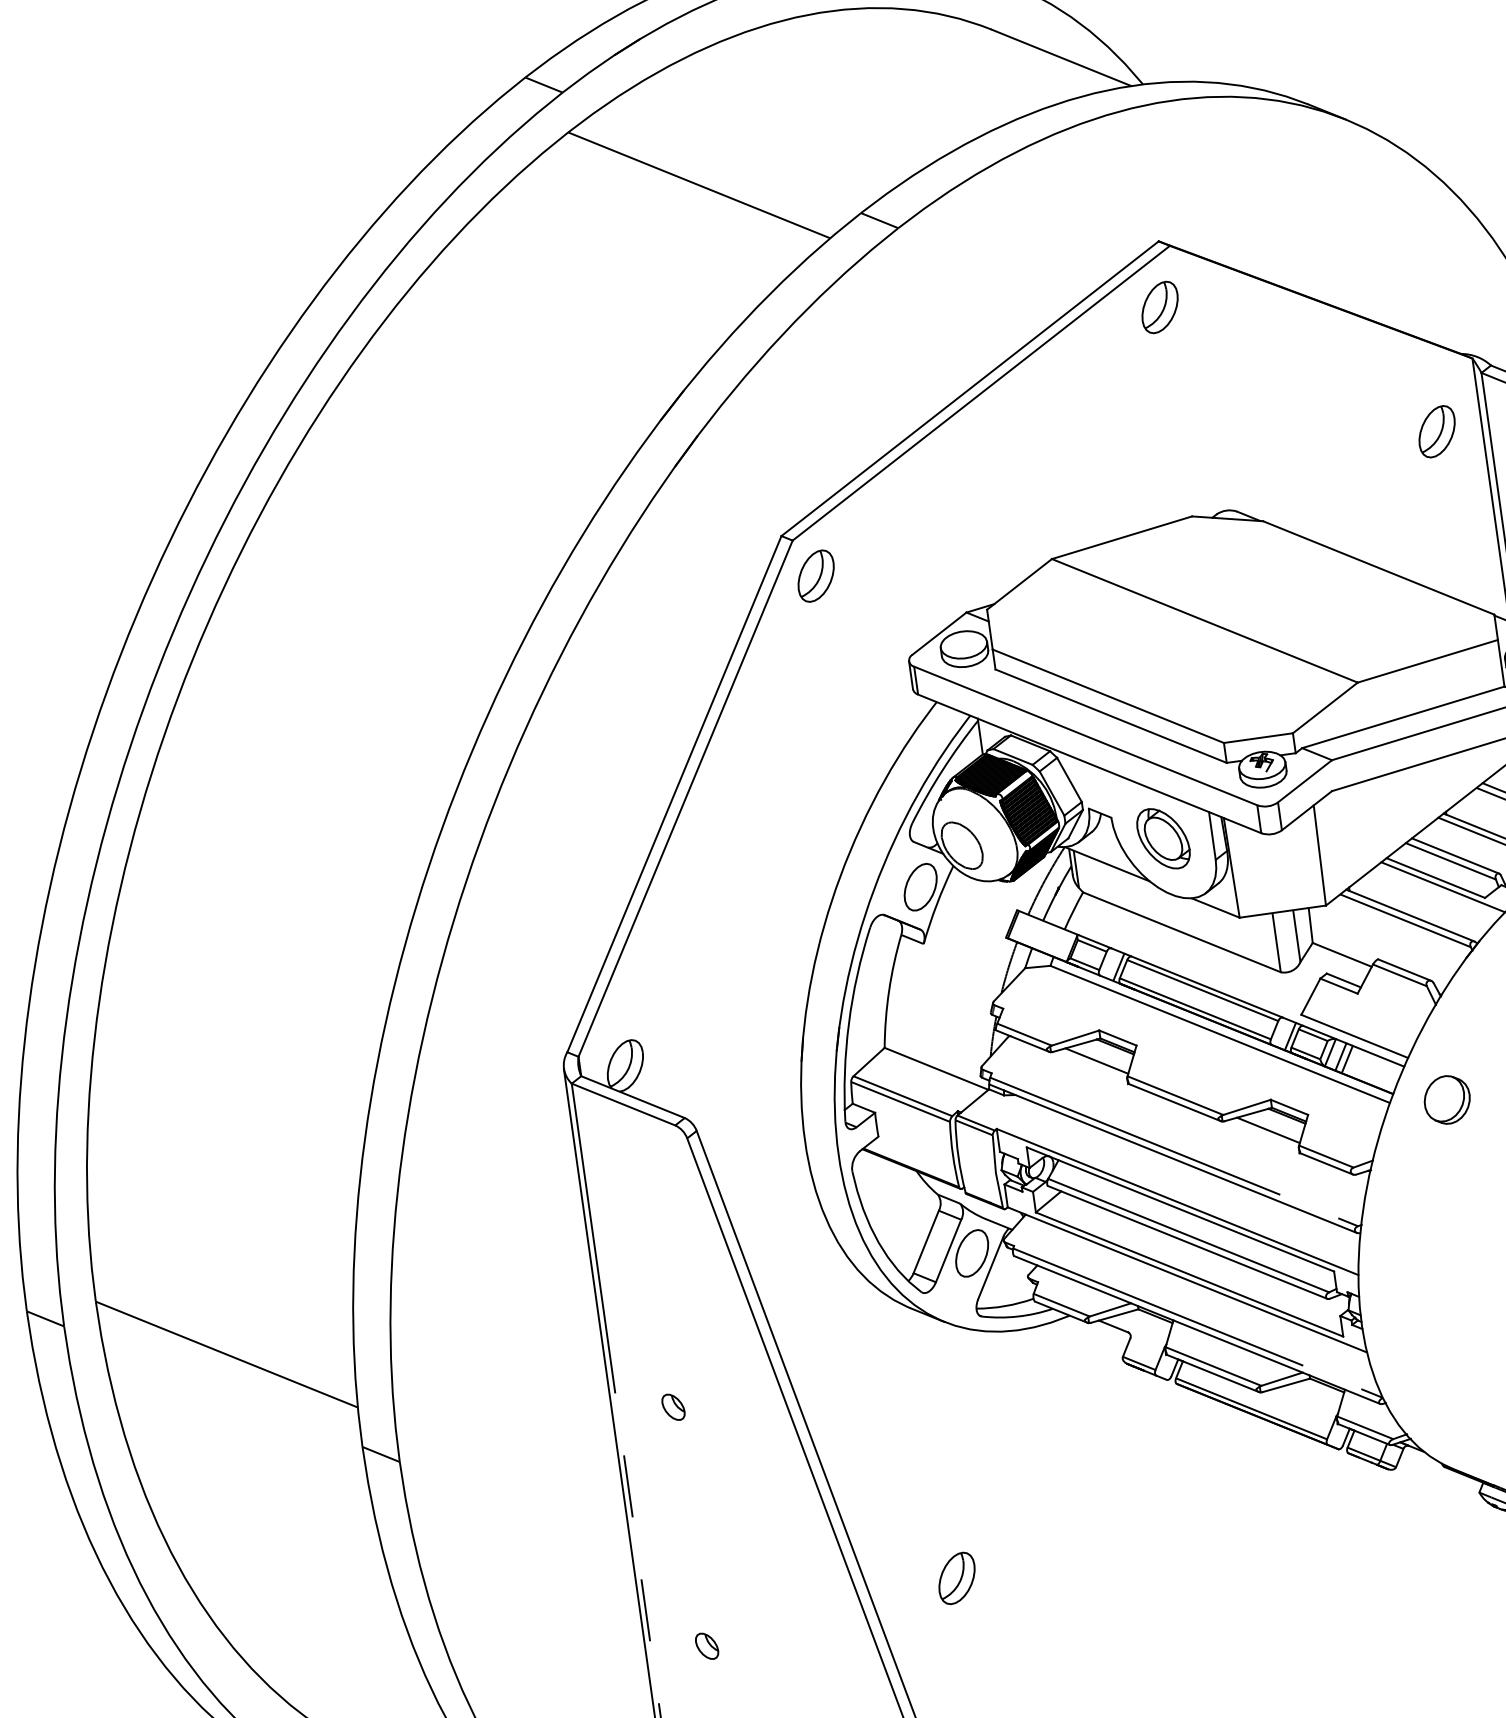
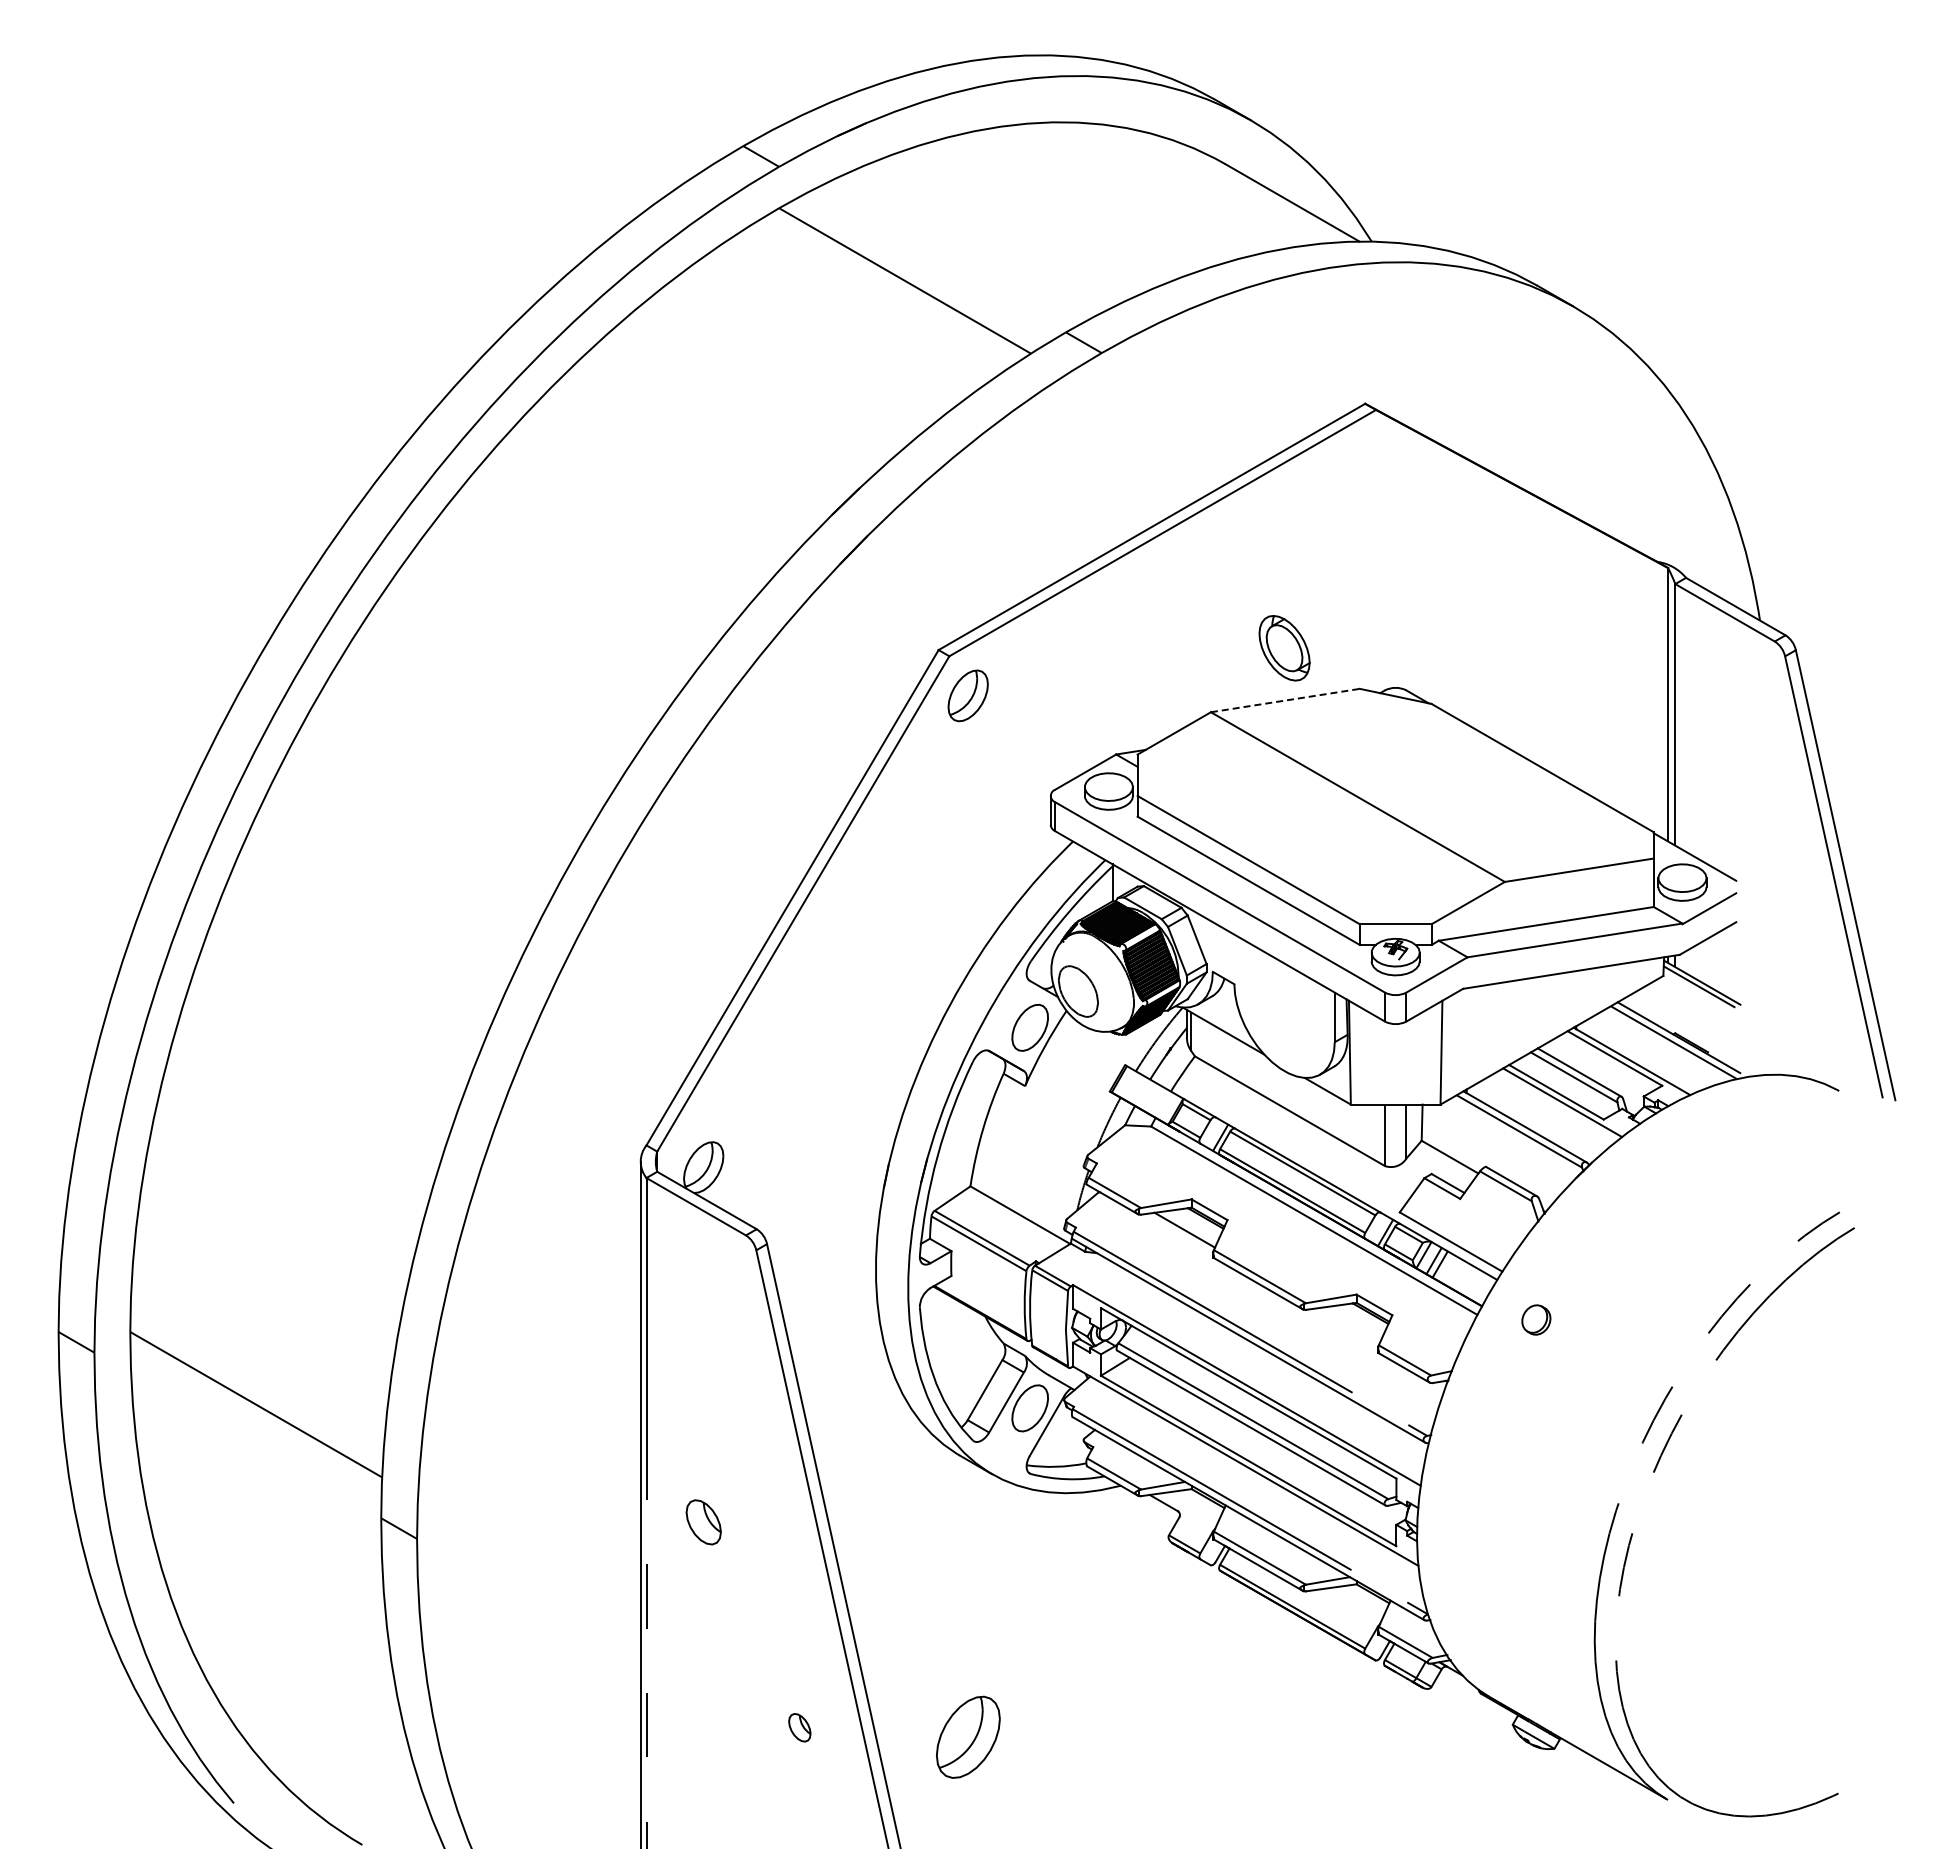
part: (1159, 307) -> (1356, 471), removed
part: (1436, 431) -> (1621, 637), removed
line: (1122, 537) -> (1285, 700), solid -> dashed
part: (1163, 839) -> (1284, 648), moved
part: (1447, 1099) -> (1536, 1319), size x0.6
line: (1268, 1130) -> (1349, 1325), removed
part: (673, 1407) -> (703, 1522), size x1.6
part: (956, 1578) -> (967, 1737), size x1.6
part: (706, 1646) -> (799, 1727), moved

